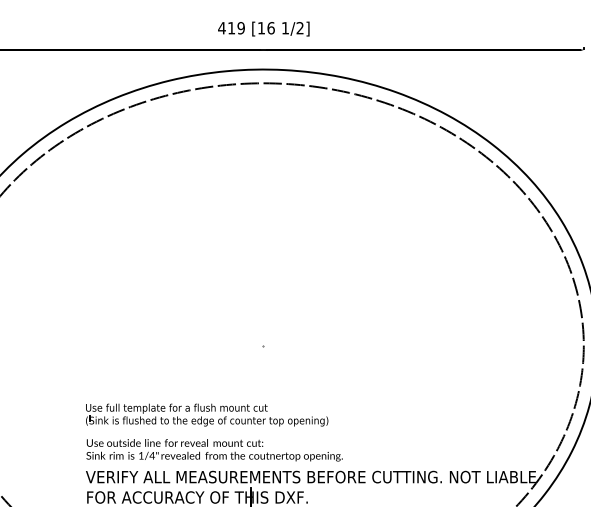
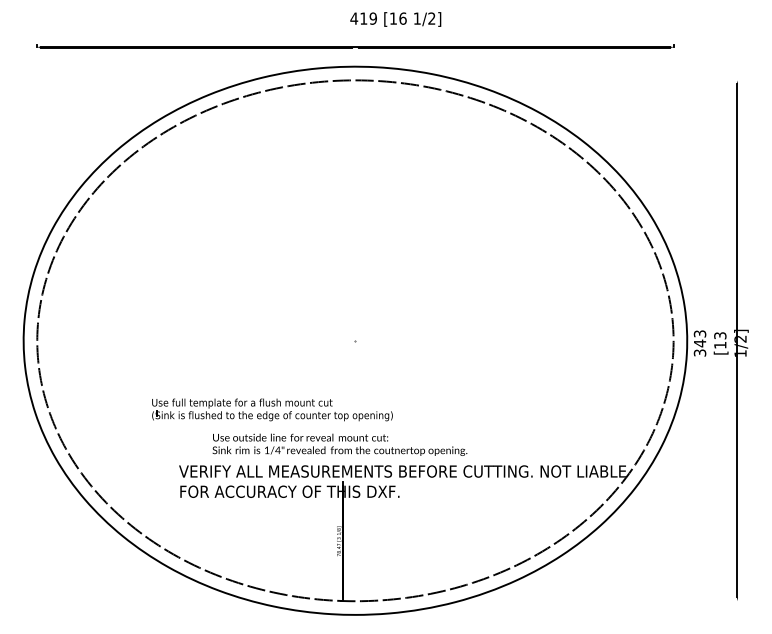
text: (263, 29) -> (395, 19), moved
part: (207, 414) -> (272, 409), moved
text: (214, 449) -> (339, 444), moved

